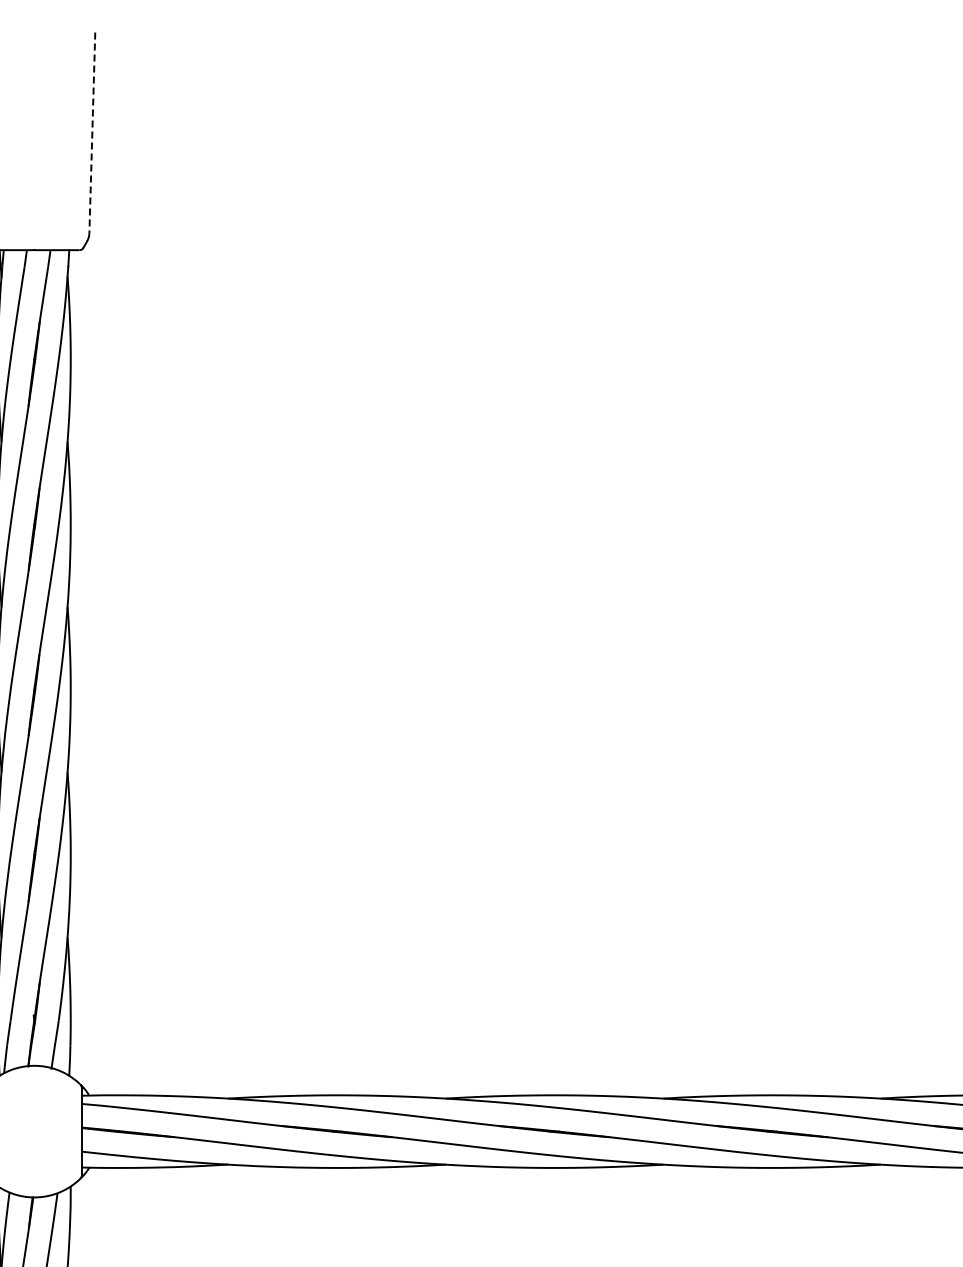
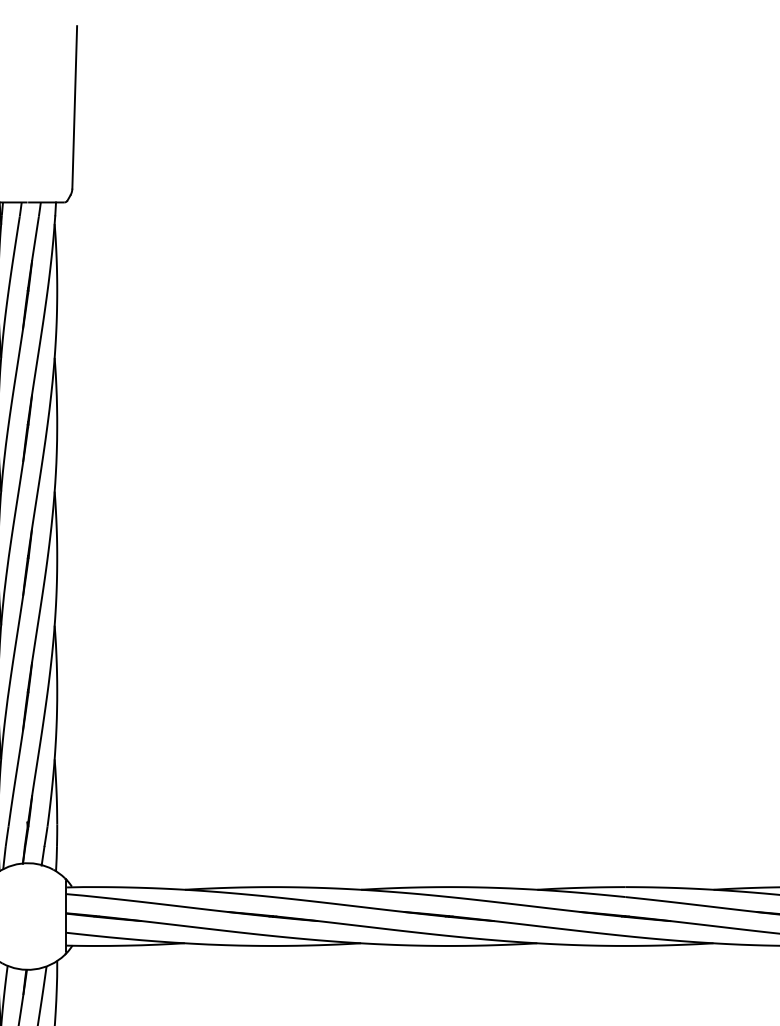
line: (92, 133) -> (74, 107), dashed -> solid

